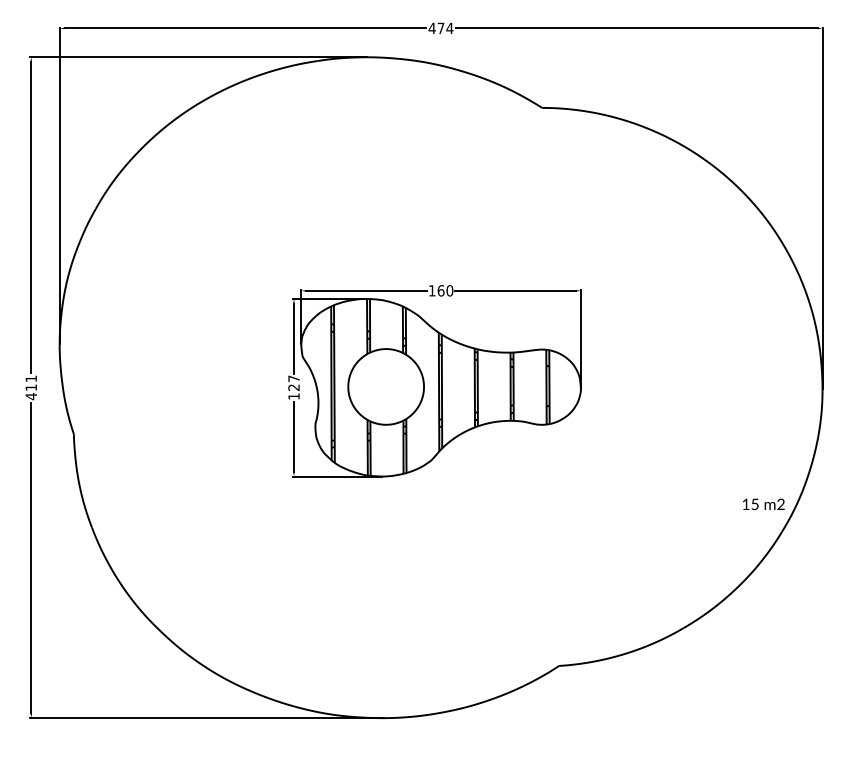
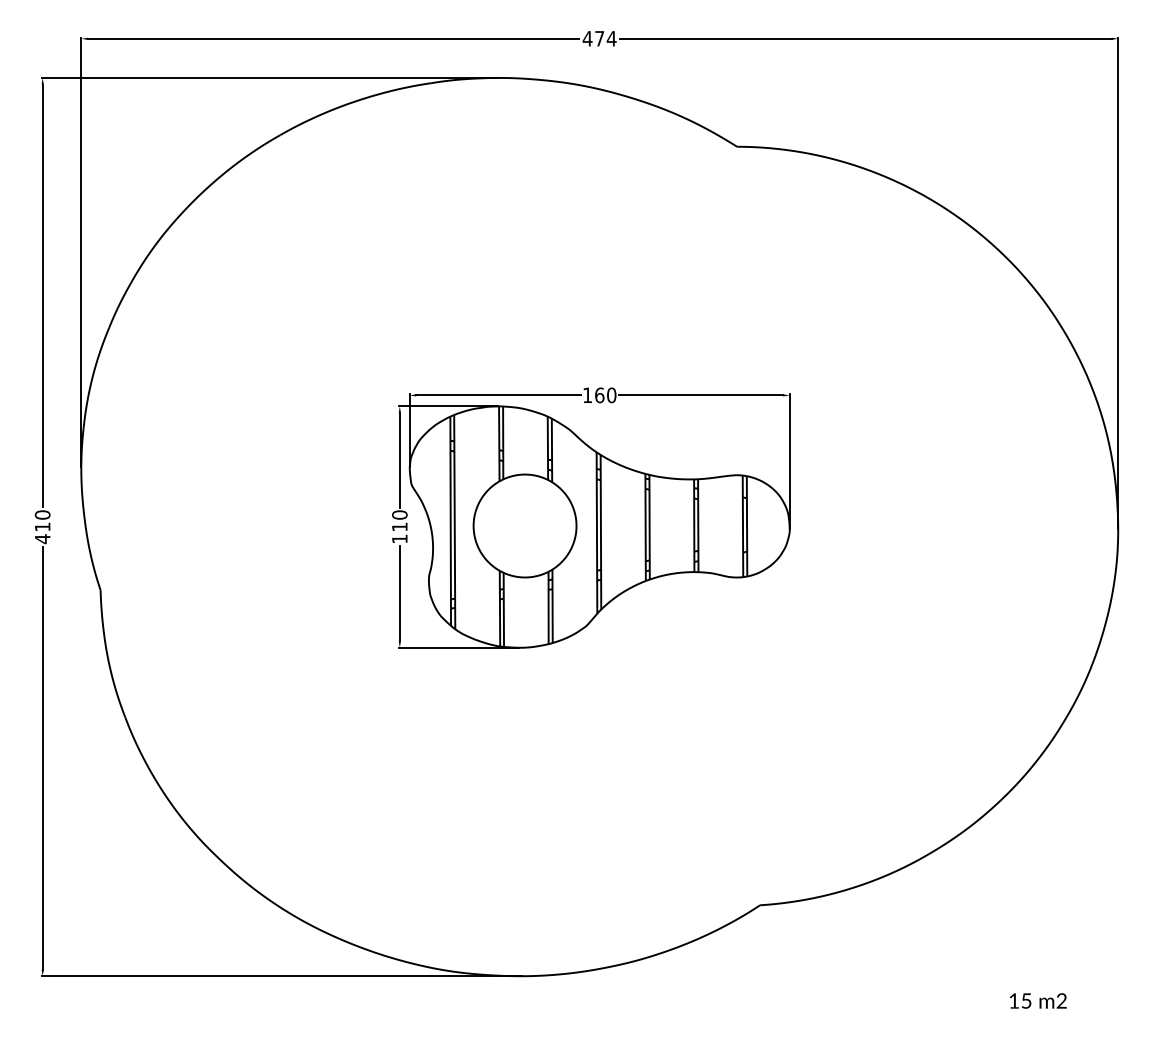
text: (30, 378) -> (41, 514), 411 -> 410
text: (293, 382) -> (399, 520), 127 -> 110
text: (763, 504) -> (1037, 1001), moved

